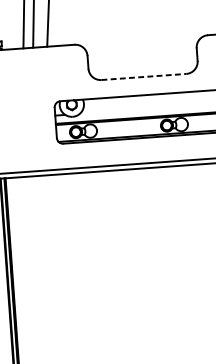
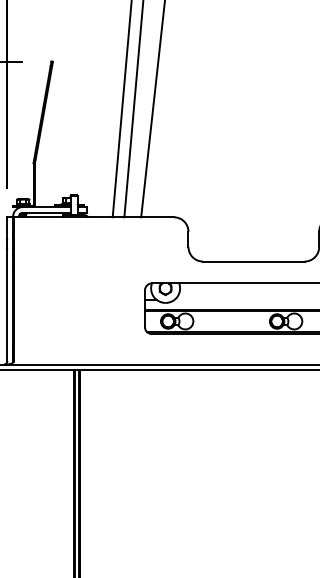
line: (143, 76) -> (253, 261), dashed -> solid

